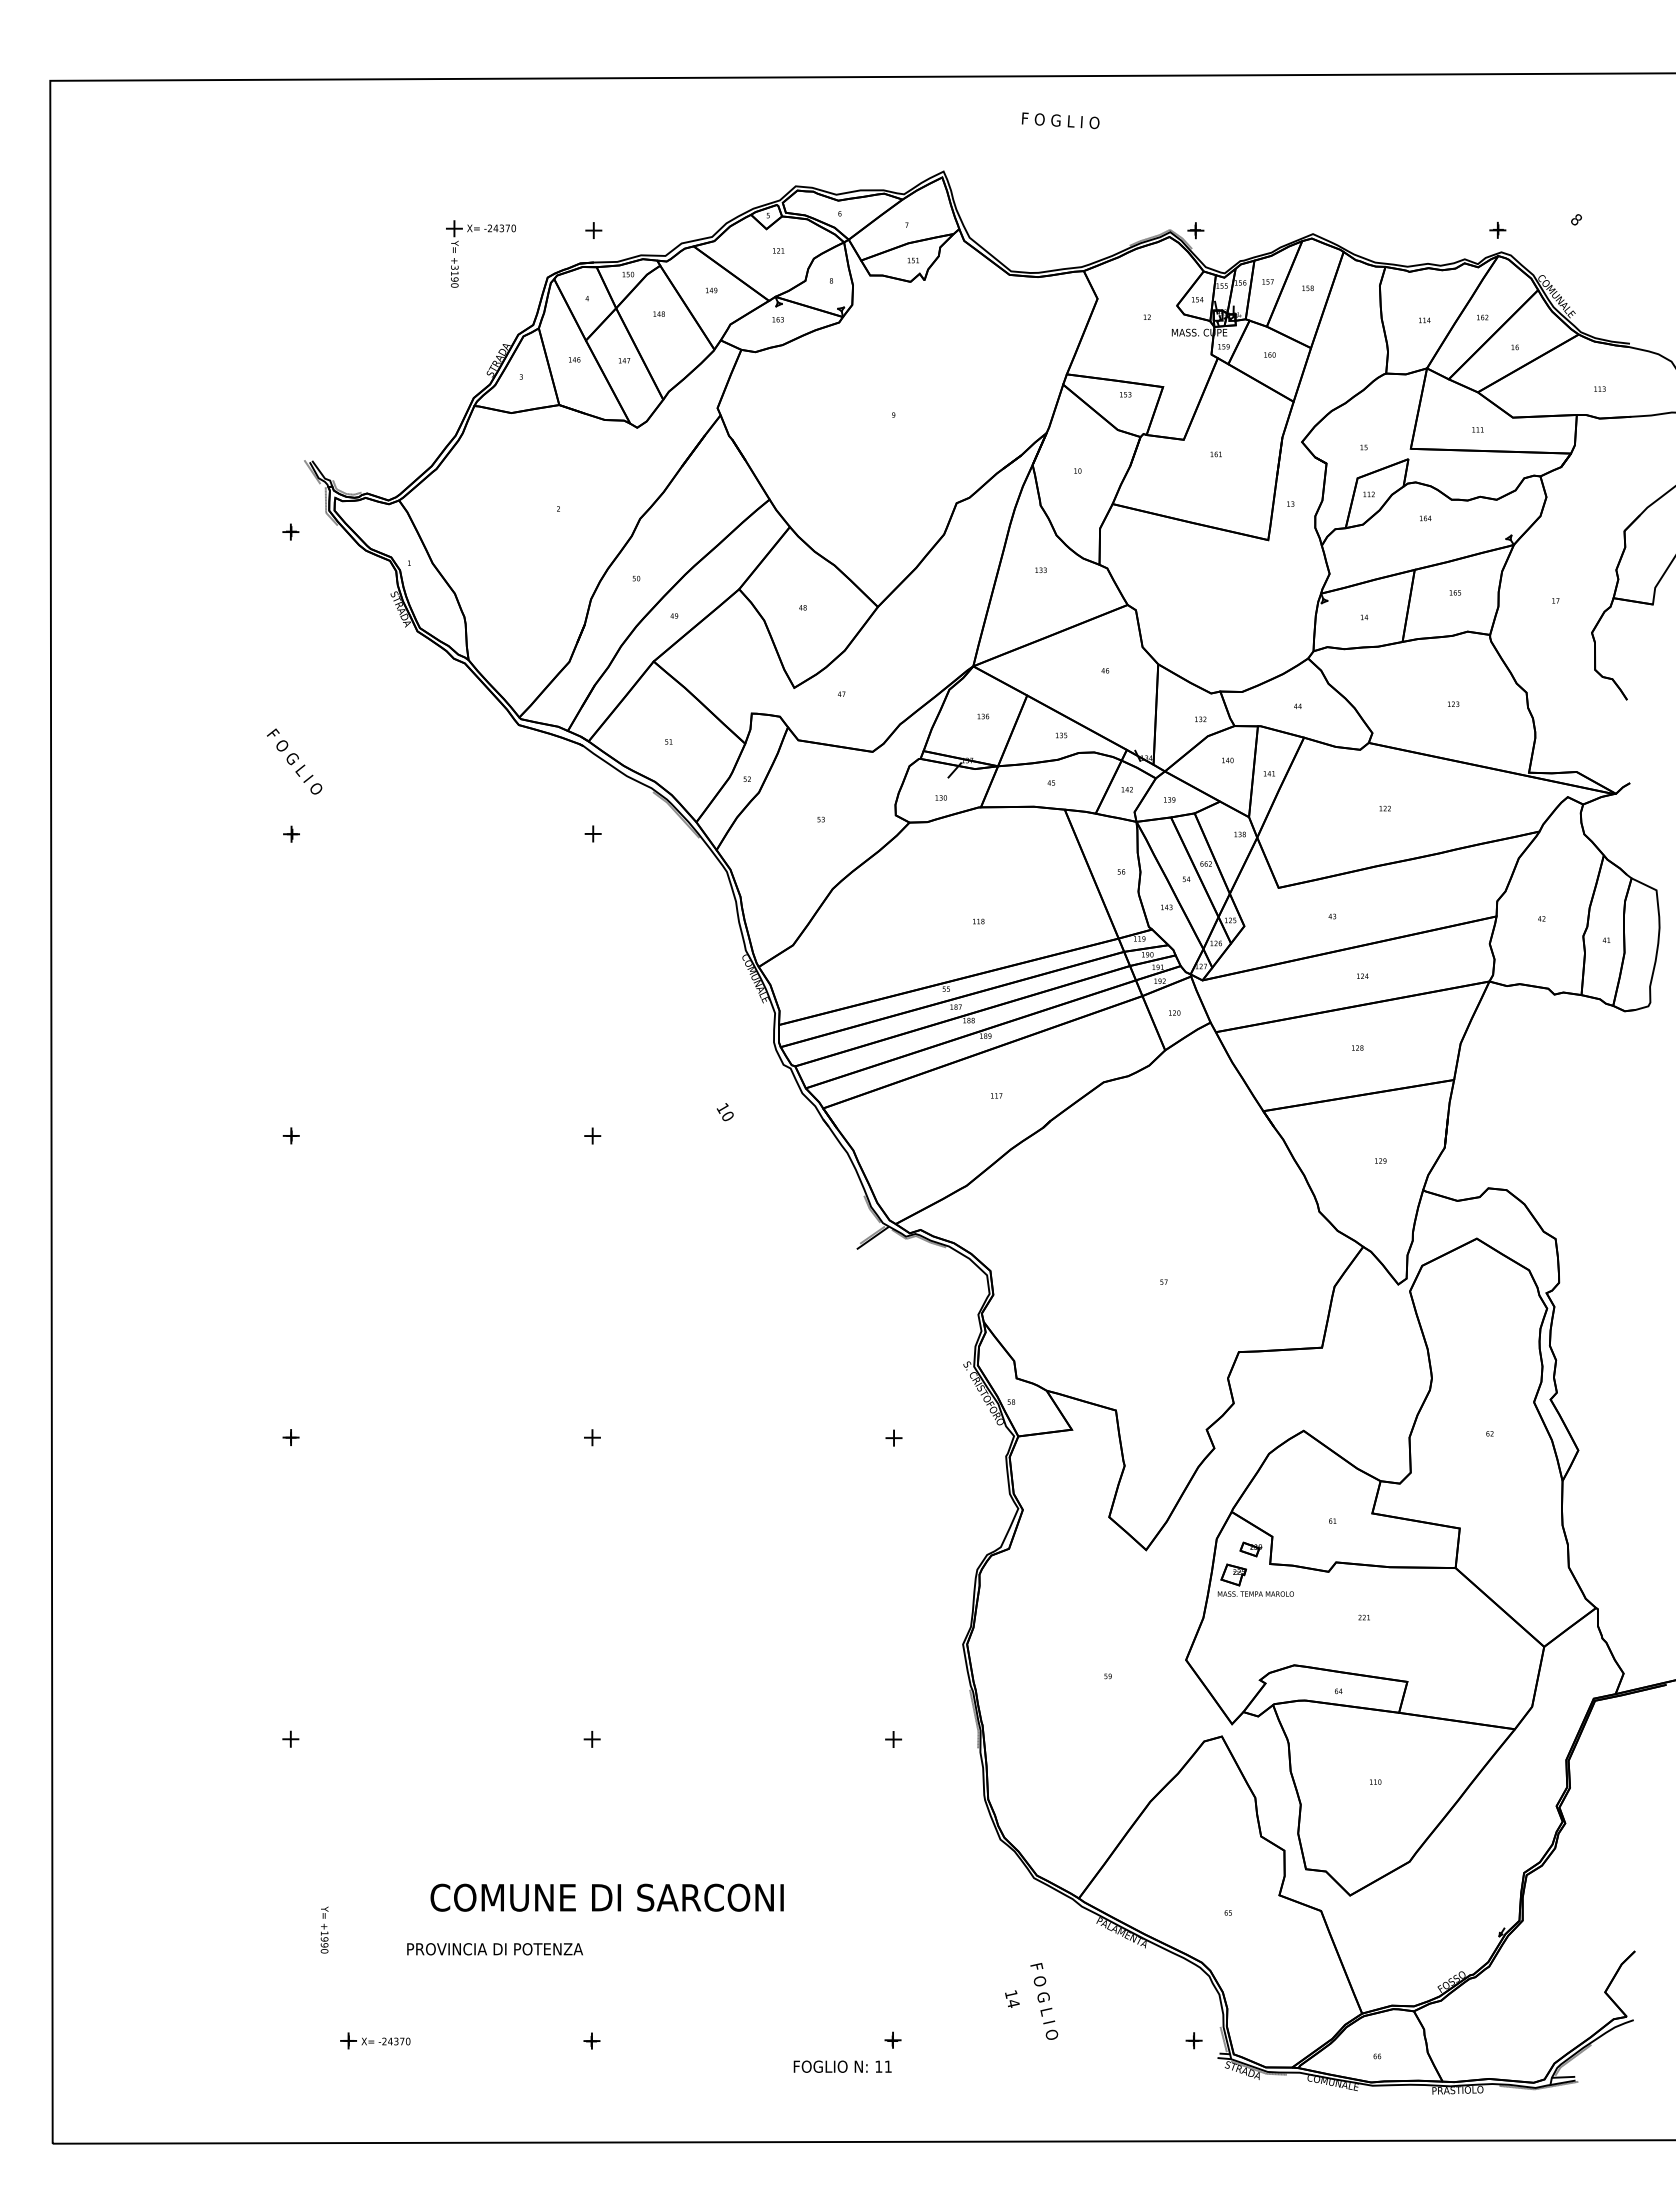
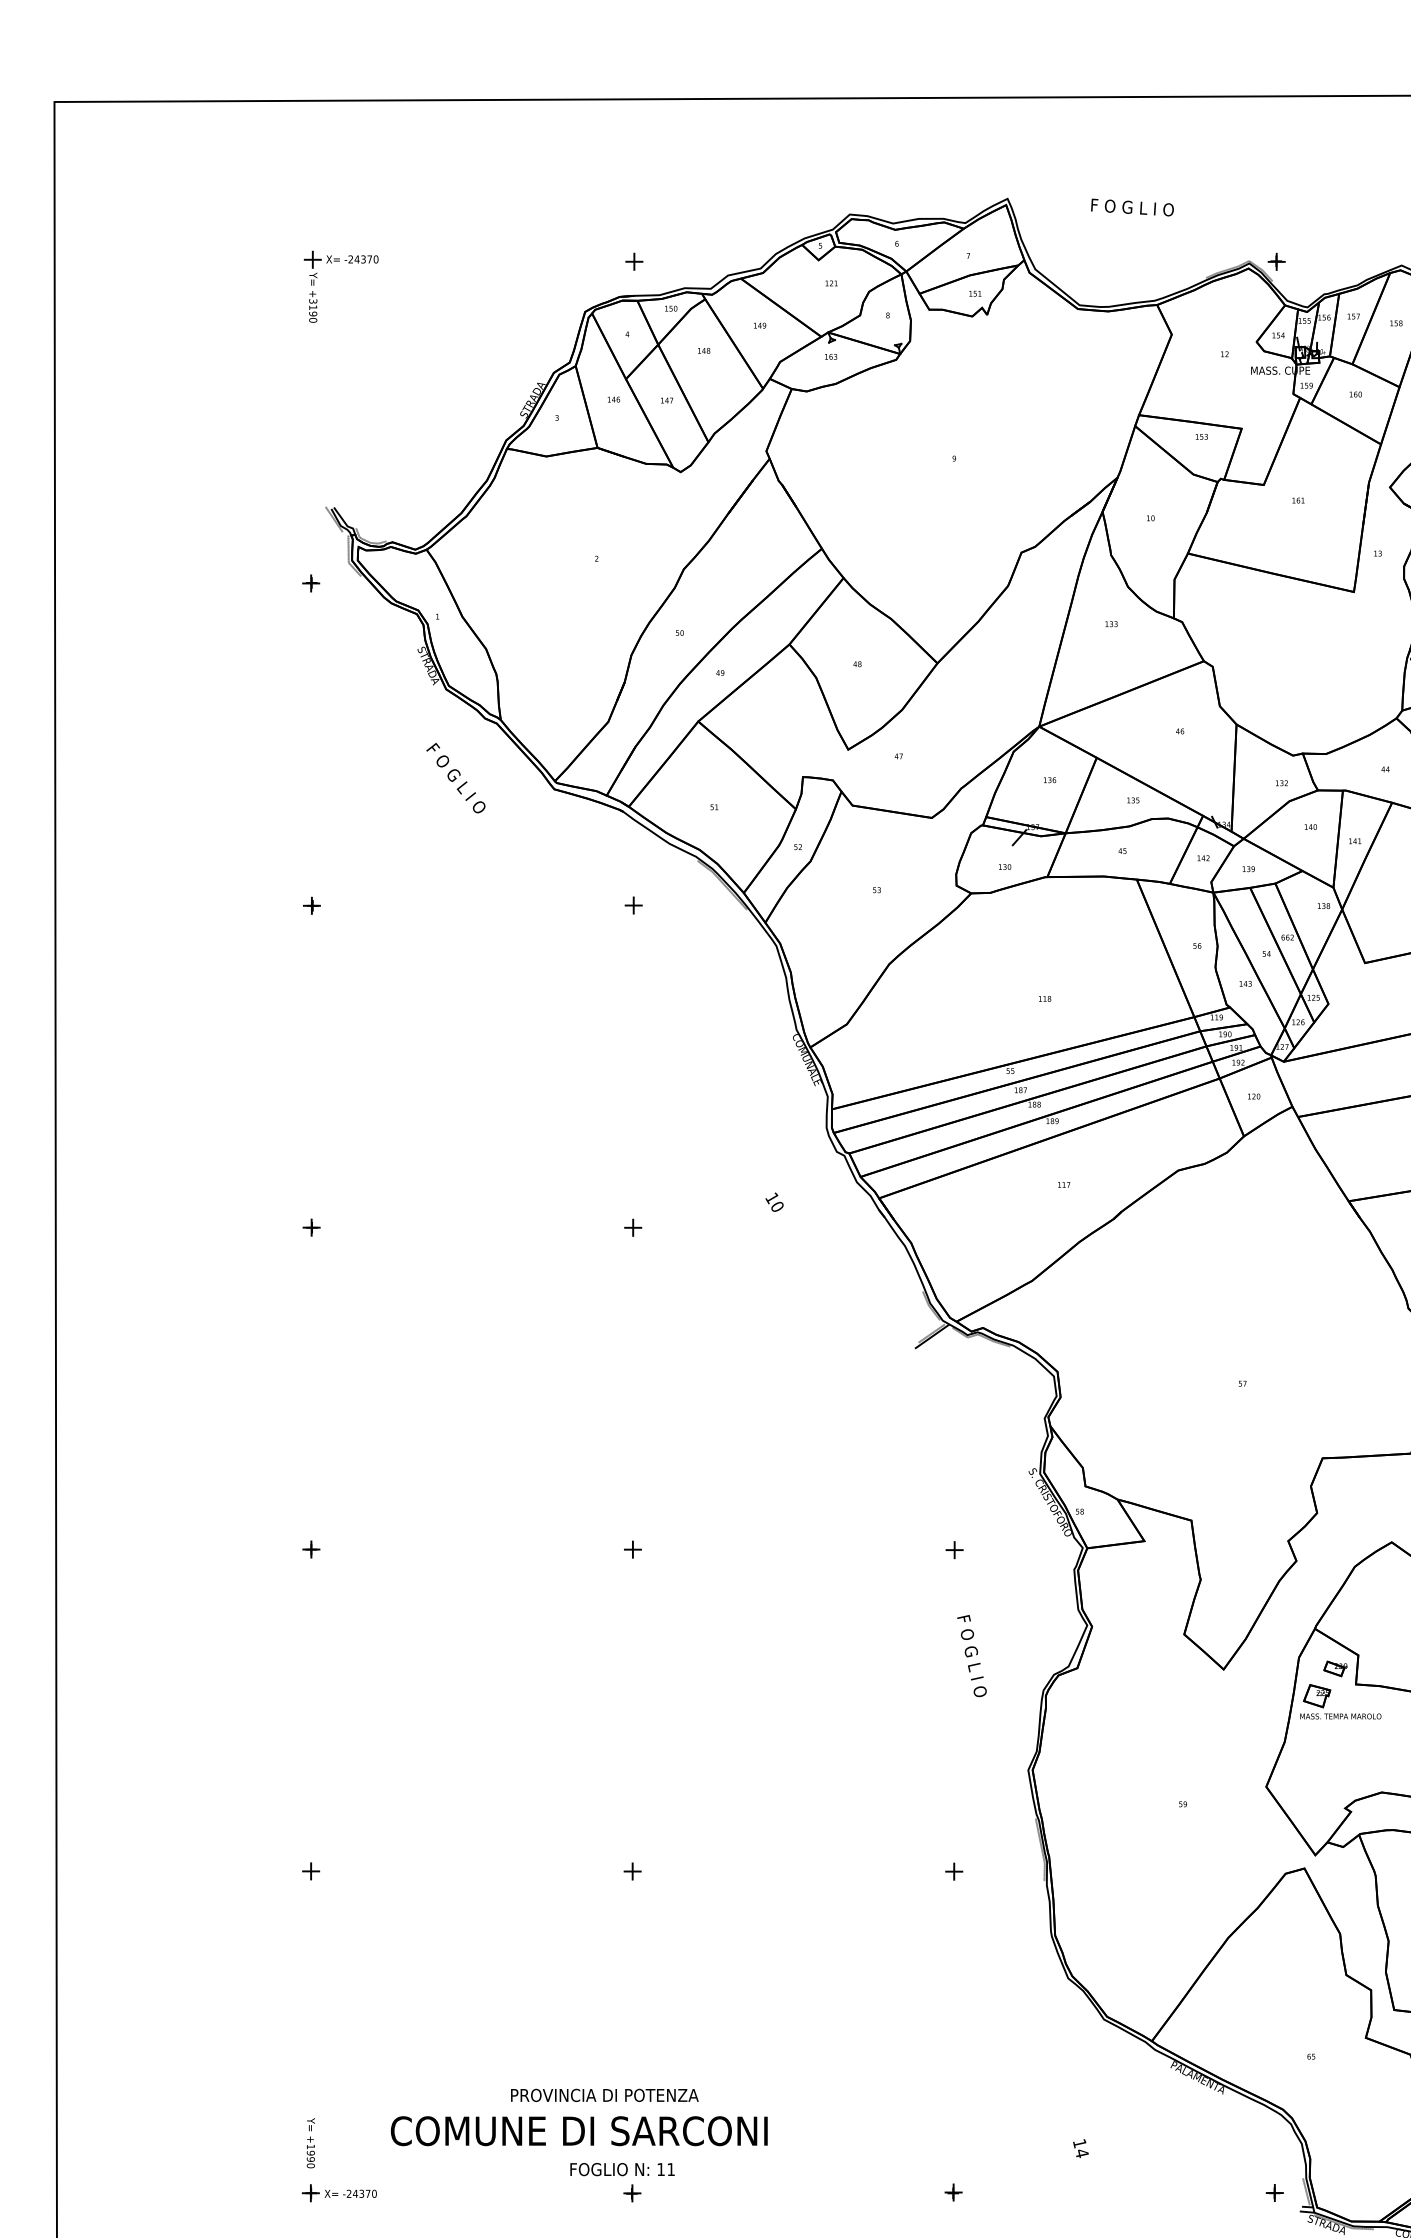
text: (1060, 120) -> (1132, 207), moved
part: (472, 232) -> (332, 263), moved
text: (294, 761) -> (455, 778), moved
text: (606, 1897) -> (578, 2130), moved
text: (324, 1929) -> (310, 2142), moved
text: (494, 1949) -> (604, 2095), moved
text: (1044, 2001) -> (972, 1656), moved
part: (375, 2040) -> (339, 2192), moved
text: (842, 2066) -> (622, 2169), moved

